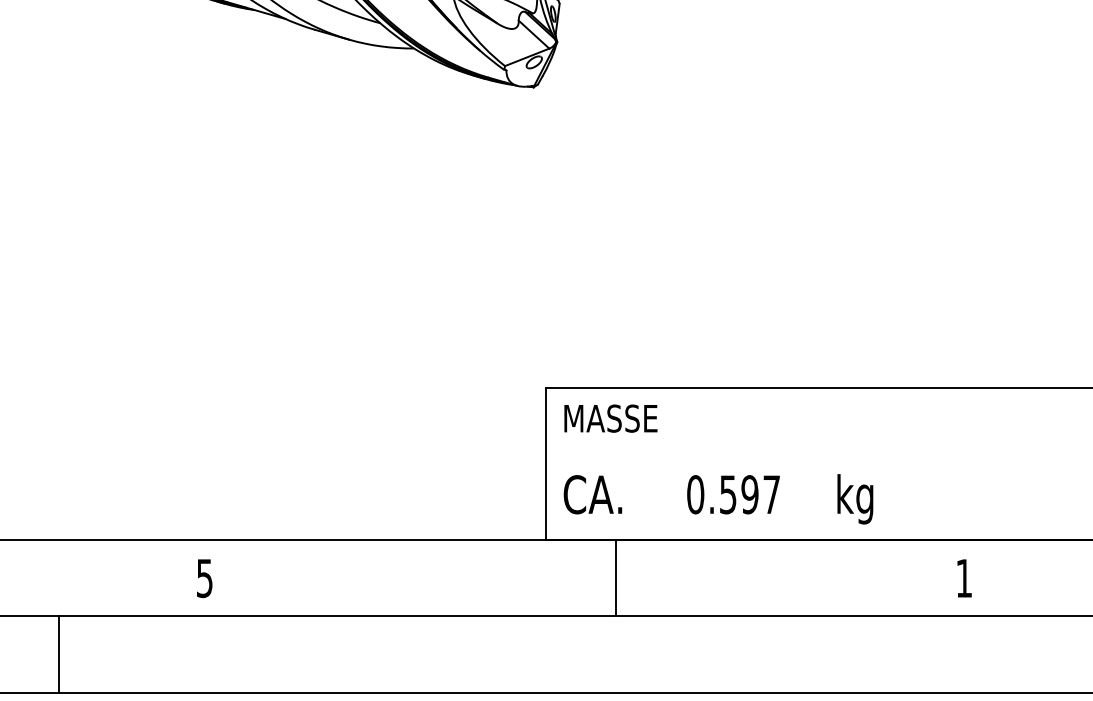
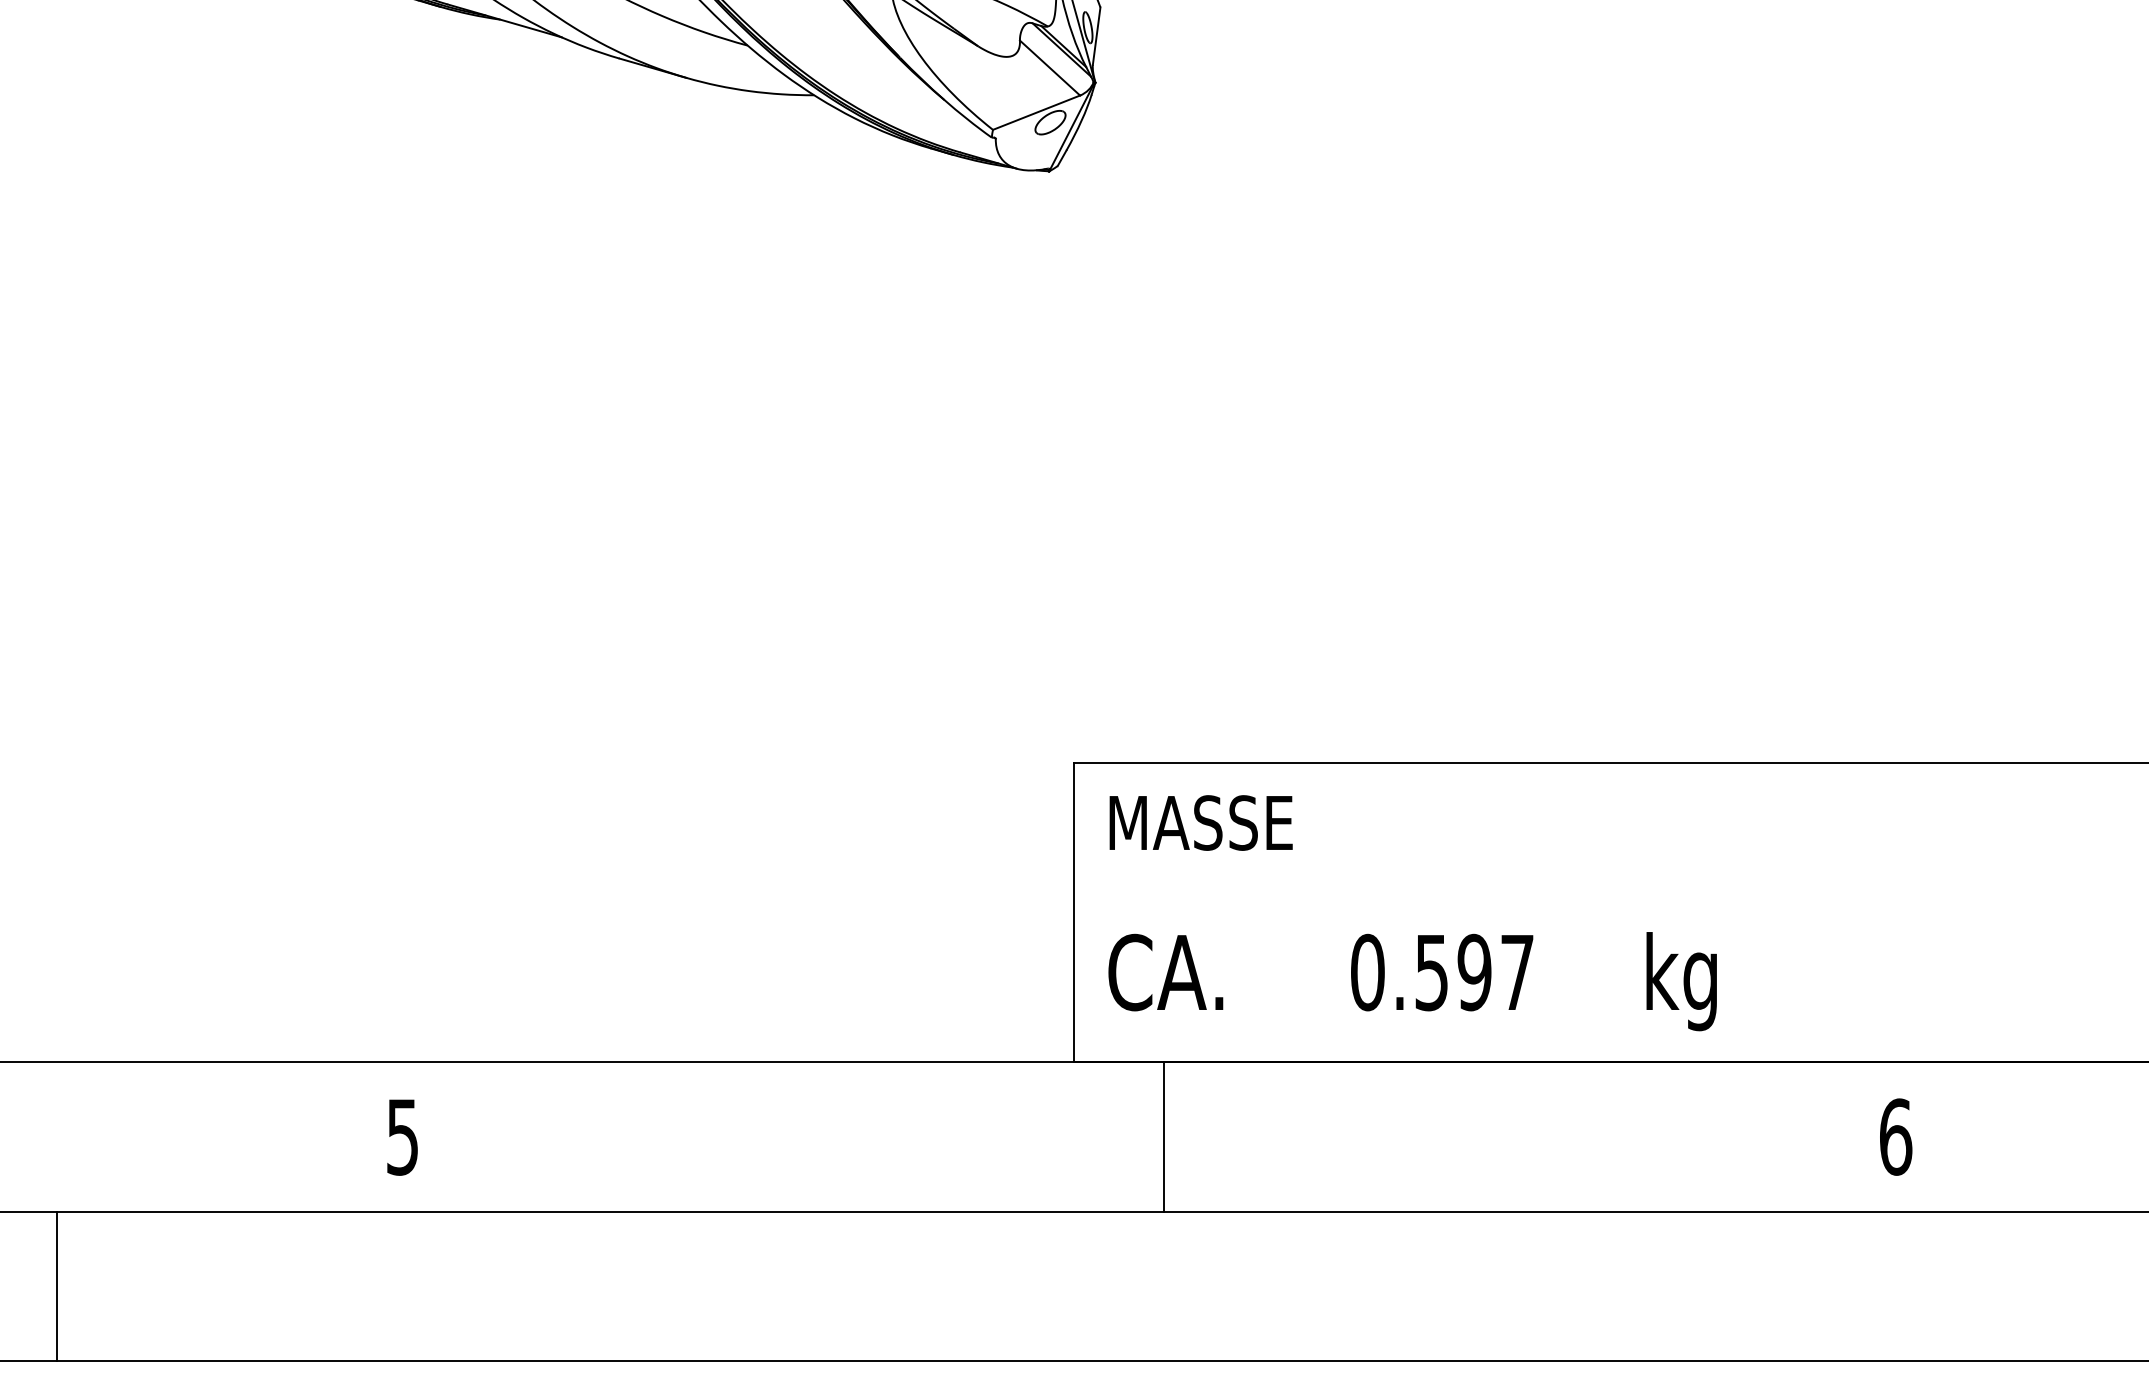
line: (616, 578) -> (1164, 1137), moved
text: (964, 578) -> (1896, 1137), 1 -> 6
line: (59, 654) -> (58, 1286), moved

